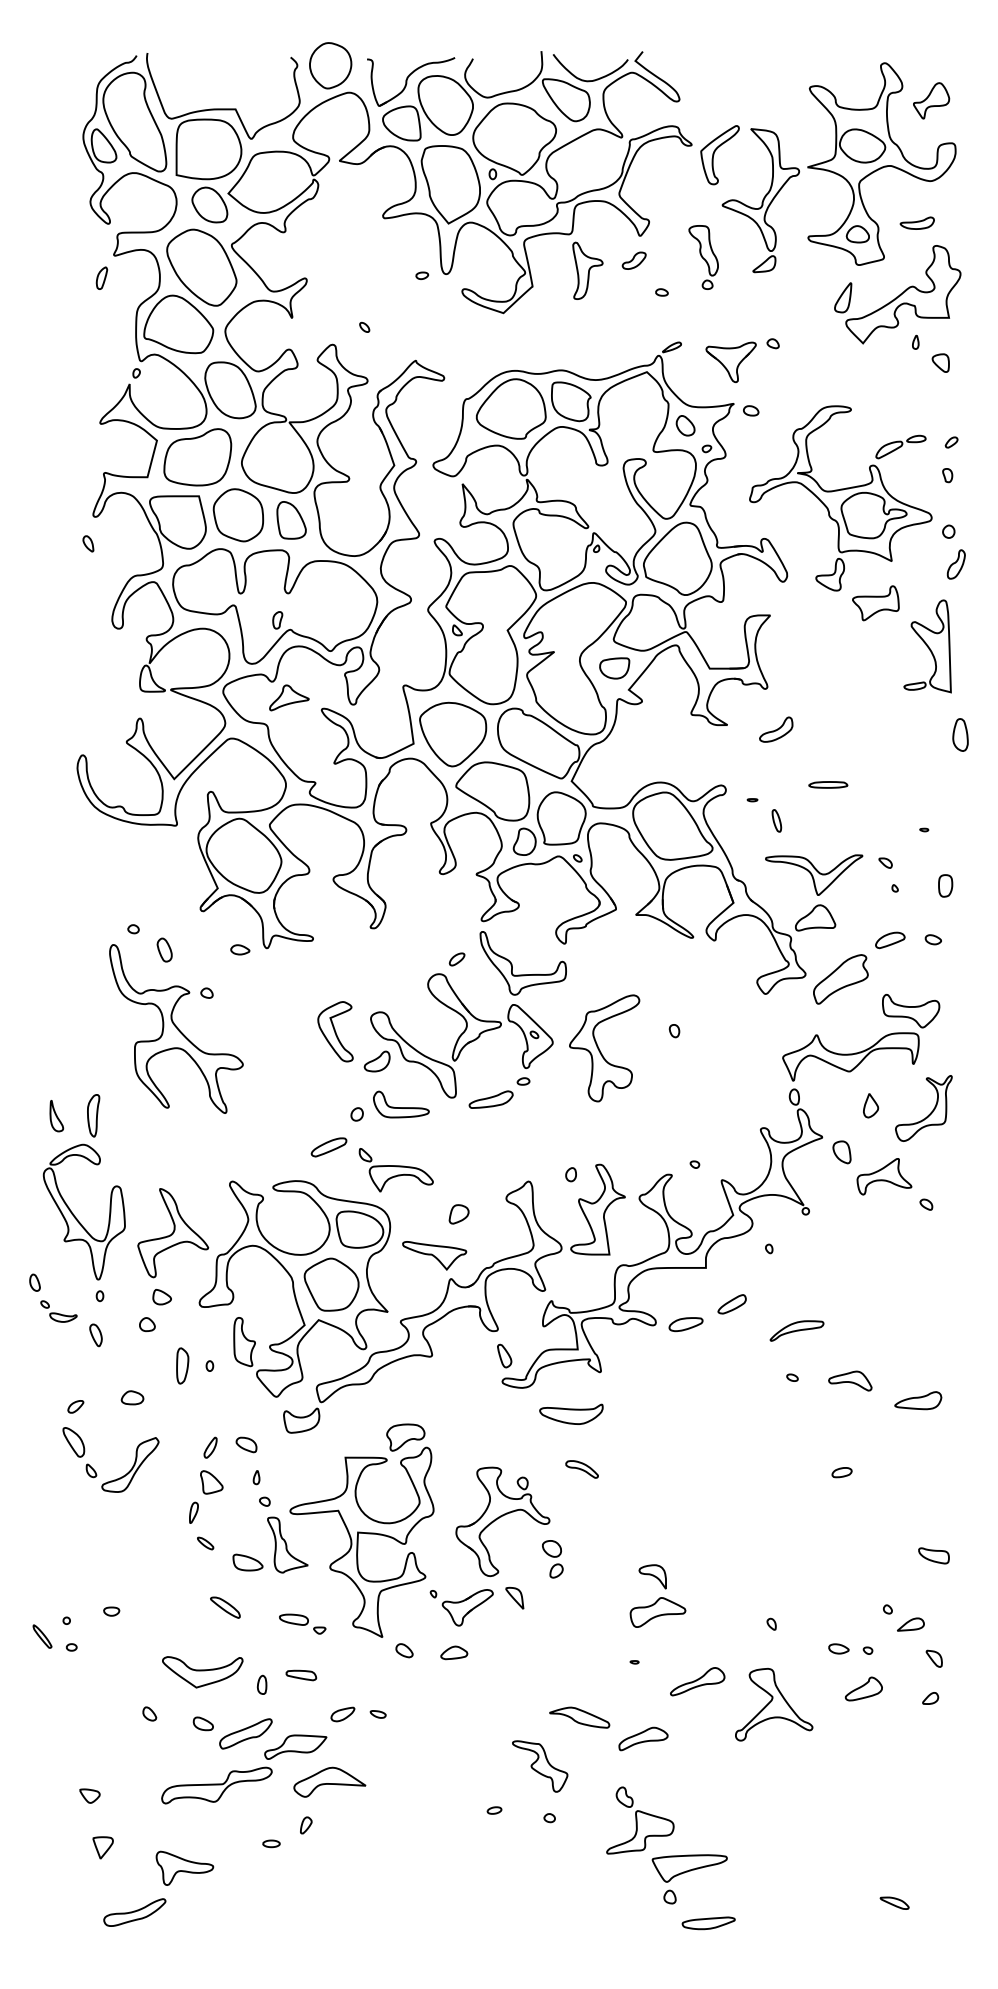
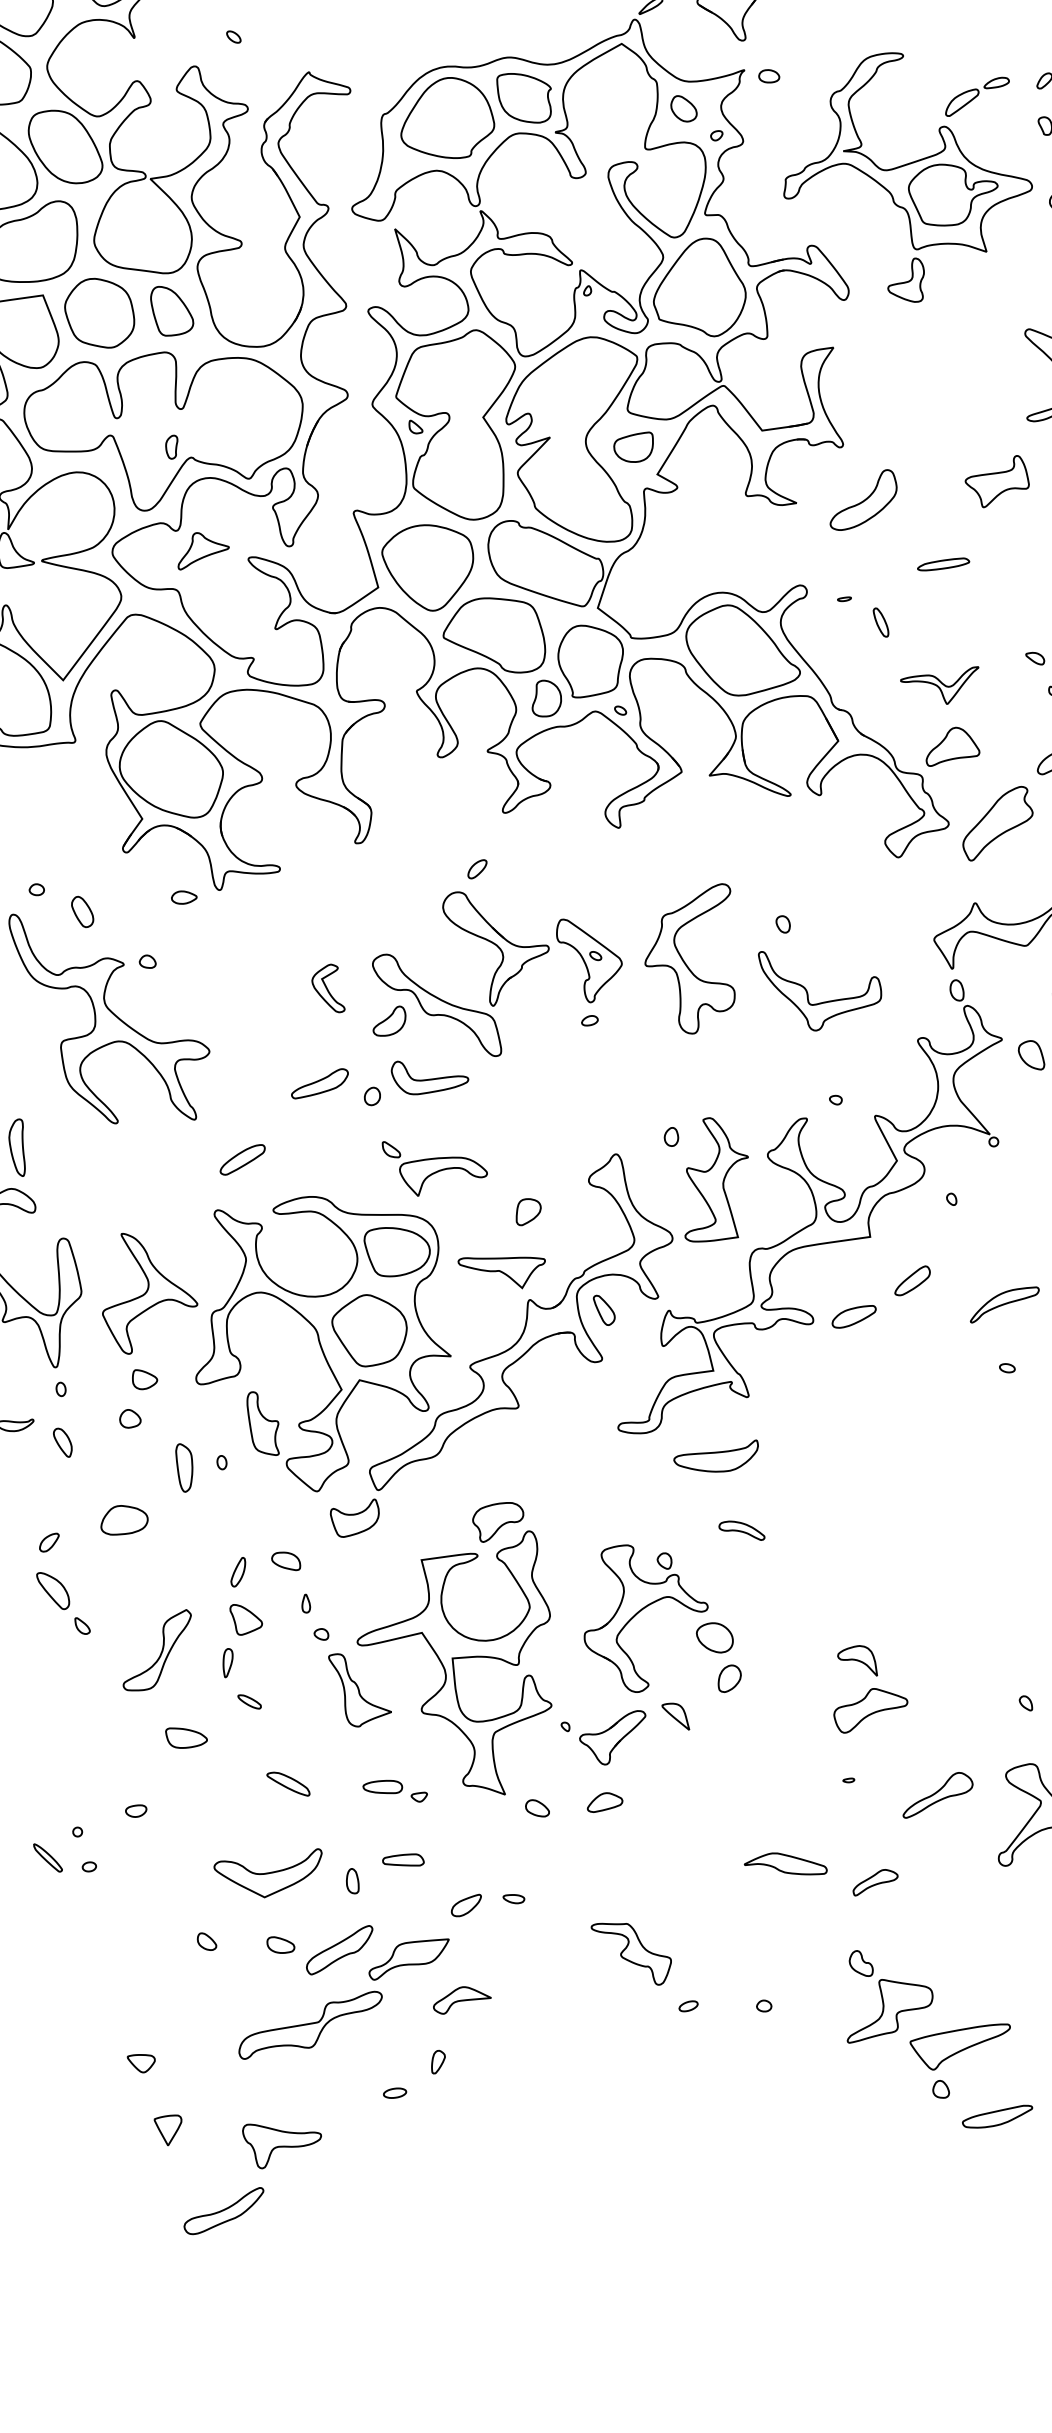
part: (875, 603) -> (996, 482), moved
part: (776, 729) -> (863, 499), size x1.6
part: (814, 874) -> (941, 687), size x0.6
part: (512, 964) -> (807, 990), moved
part: (335, 1031) -> (327, 989), size x0.6
part: (490, 1099) -> (318, 1083), moved
part: (328, 1147) -> (241, 1160), moved
part: (504, 1355) -> (604, 1309), moved
part: (132, 1397) -> (123, 1519), size x1.6
part: (130, 1464) -> (157, 1650), moved
part: (552, 1559) -> (719, 1657), size x1.4
part: (247, 1562) -> (185, 1736), moved
part: (643, 1738) -> (875, 1881), size x0.7
part: (540, 1766) -> (633, 1953), moved
part: (329, 1781) -> (461, 1998), size x0.6

